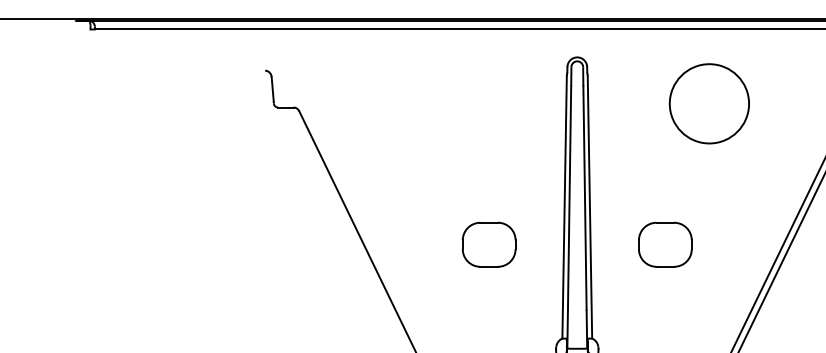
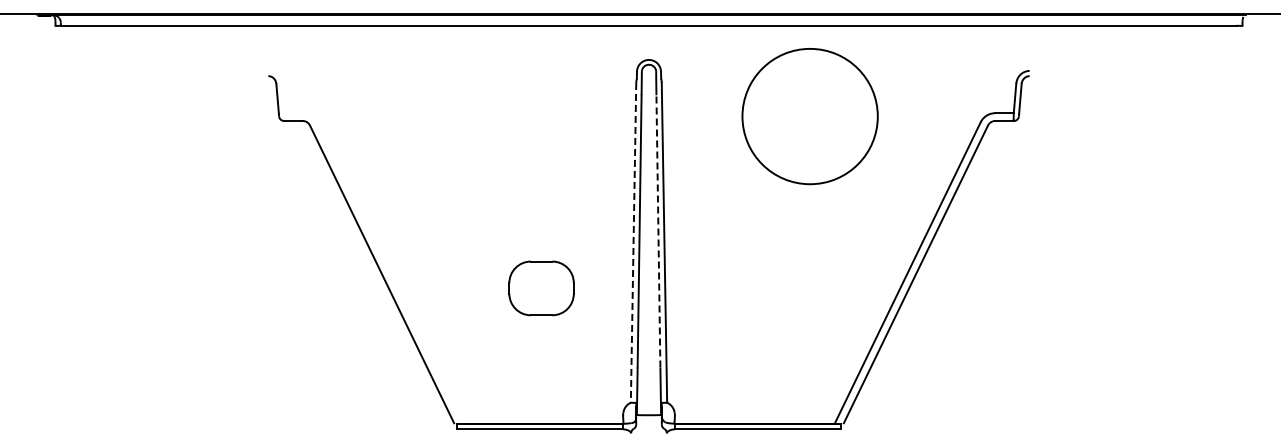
circle: (708, 103) -> (809, 116), size x1.4
line: (585, 197) -> (658, 230), solid -> dashed
line: (564, 207) -> (633, 242), solid -> dashed
part: (665, 244) -> (756, 288), removed

